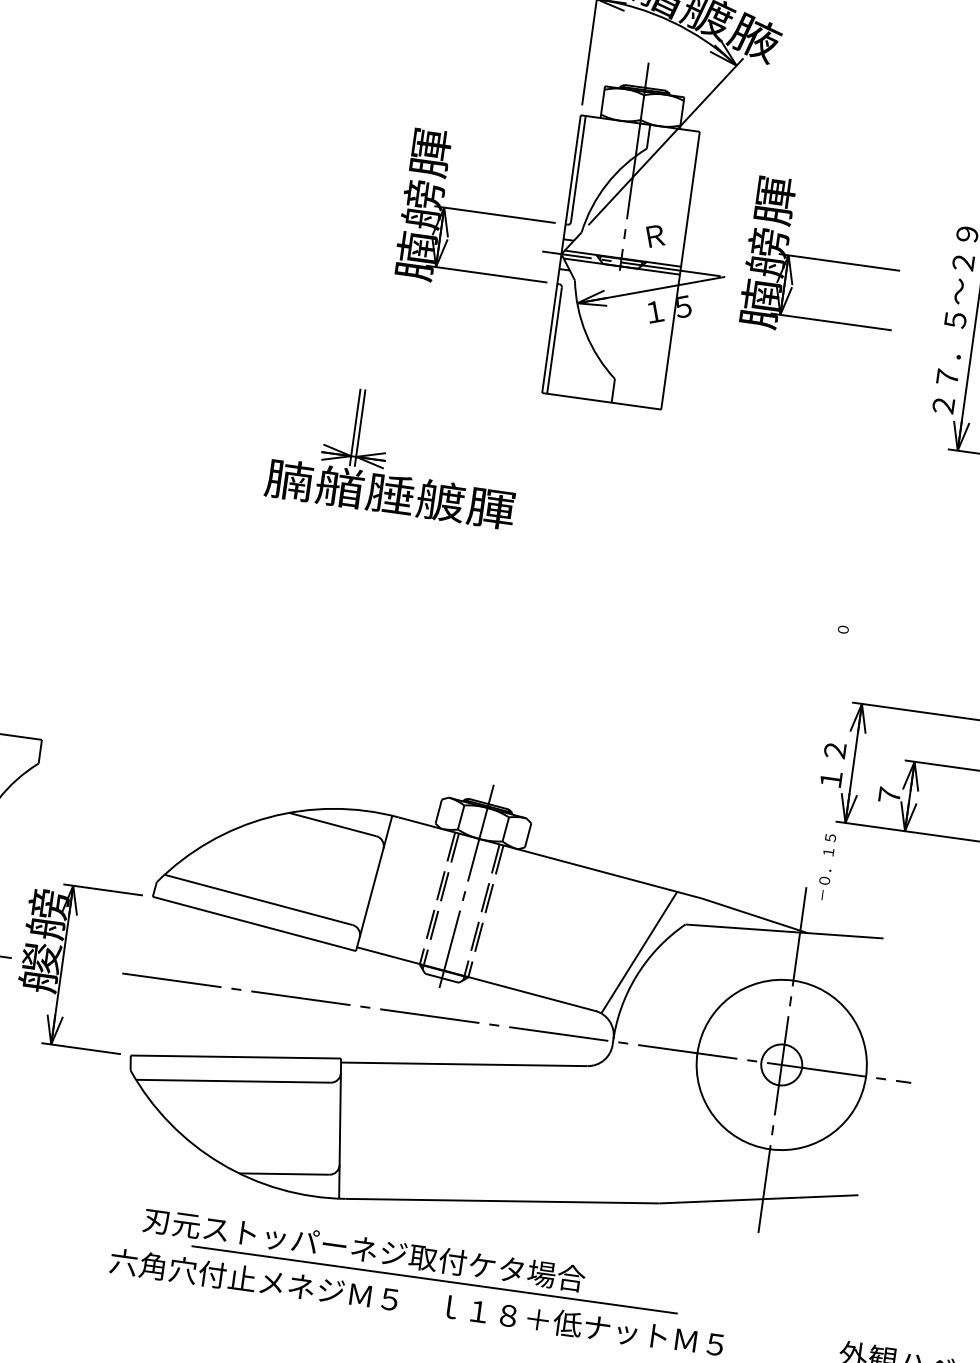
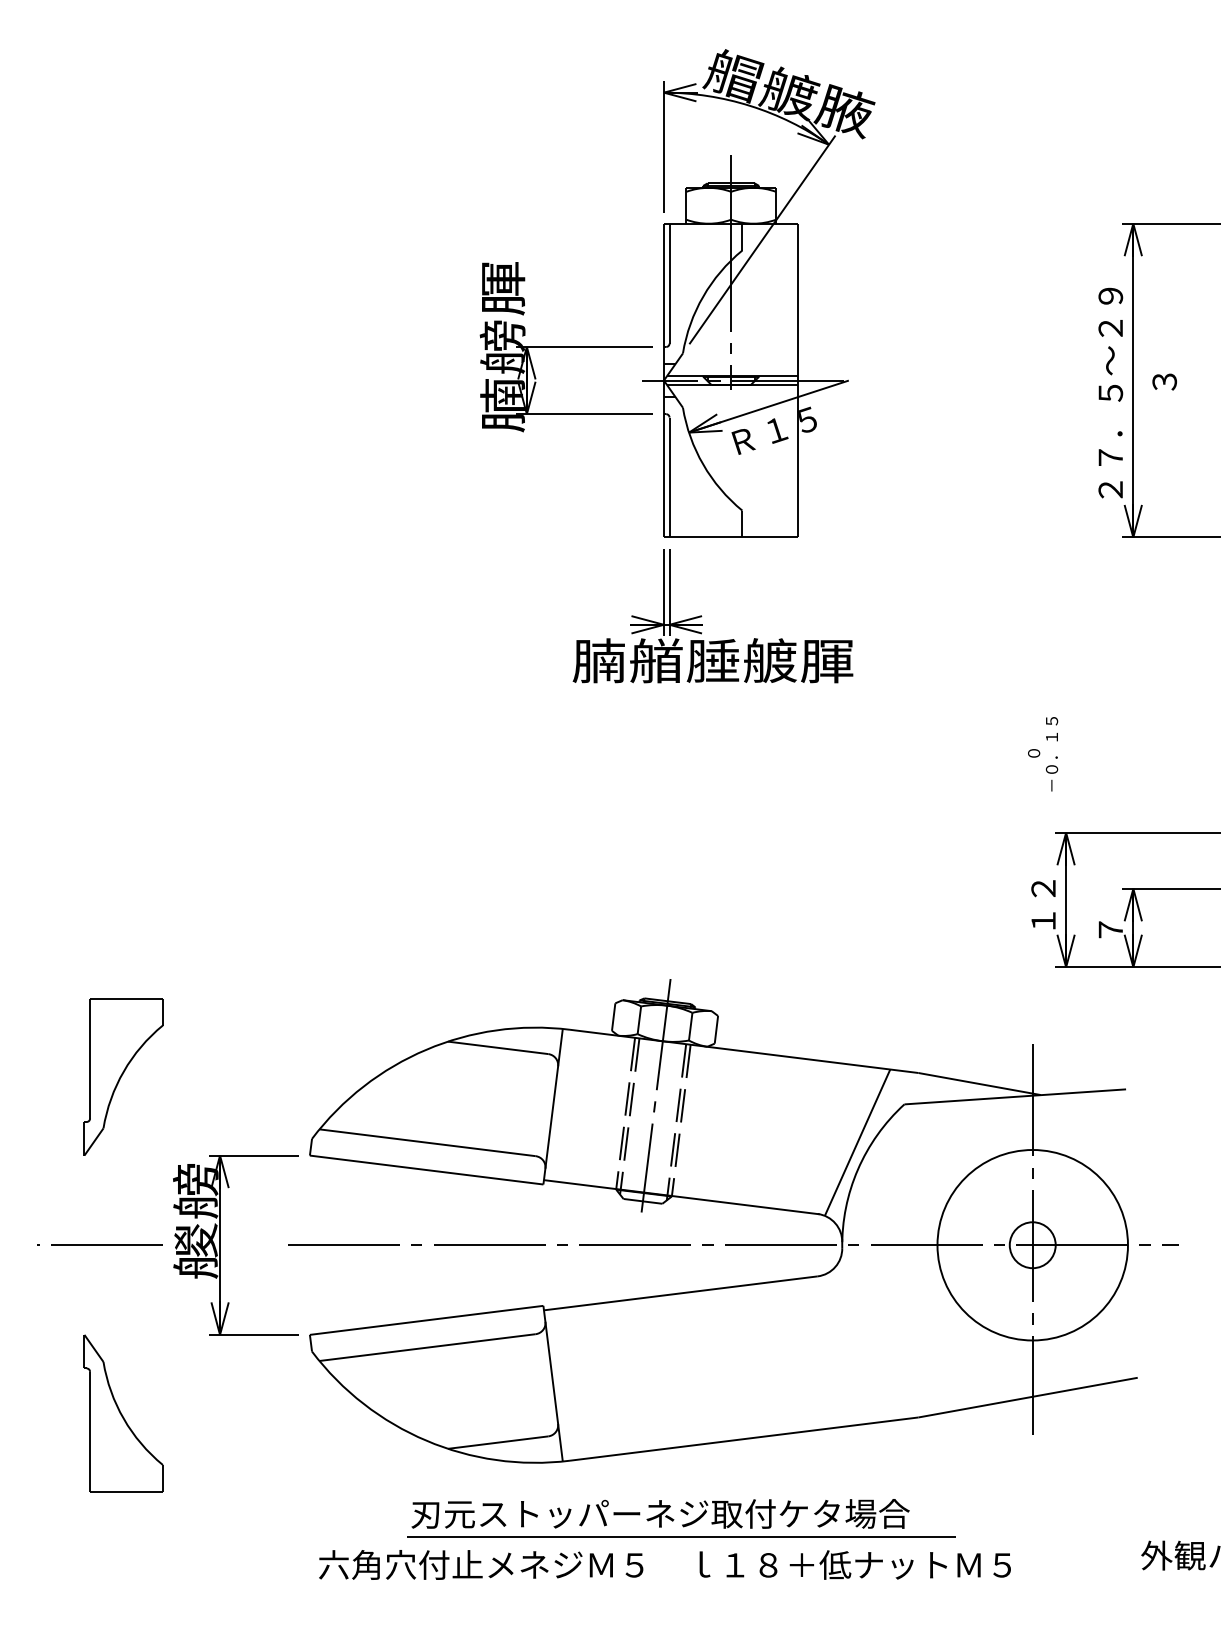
text: (655, 236) -> (743, 441), moved
part: (822, 260) -> (954, 347), removed
part: (386, 453) -> (702, 616), moved
text: (826, 867) -> (1051, 754), moved
text: (364, 1249) -> (660, 1513), moved

